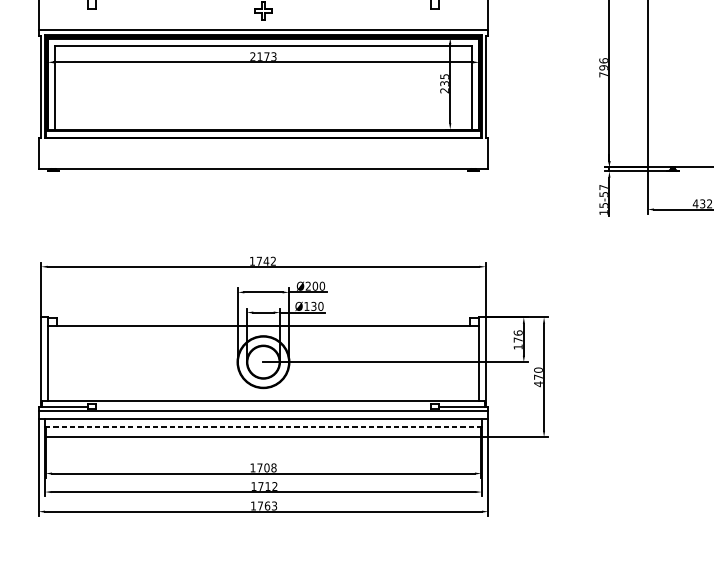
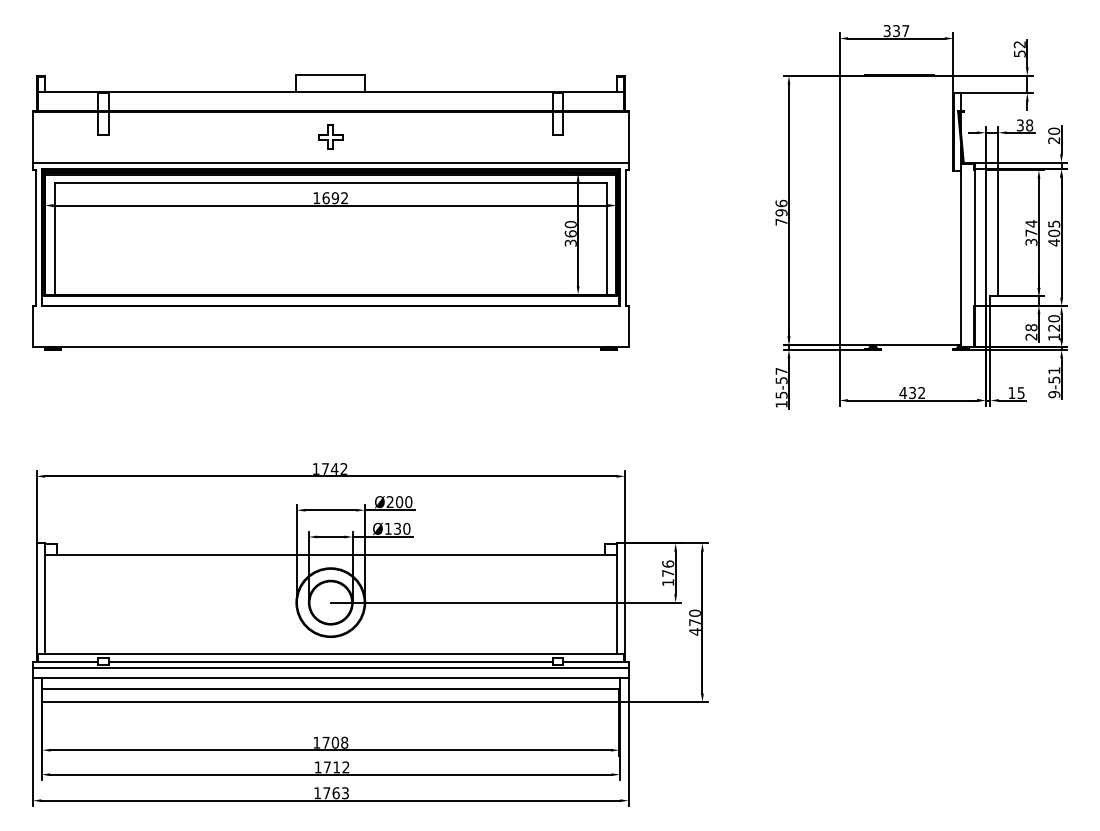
text: (263, 57) -> (330, 198), 2173 -> 1692
text: (444, 83) -> (570, 233), 235 -> 360
line: (263, 406) -> (330, 661), added
line: (264, 427) -> (331, 689), dashed -> solid

